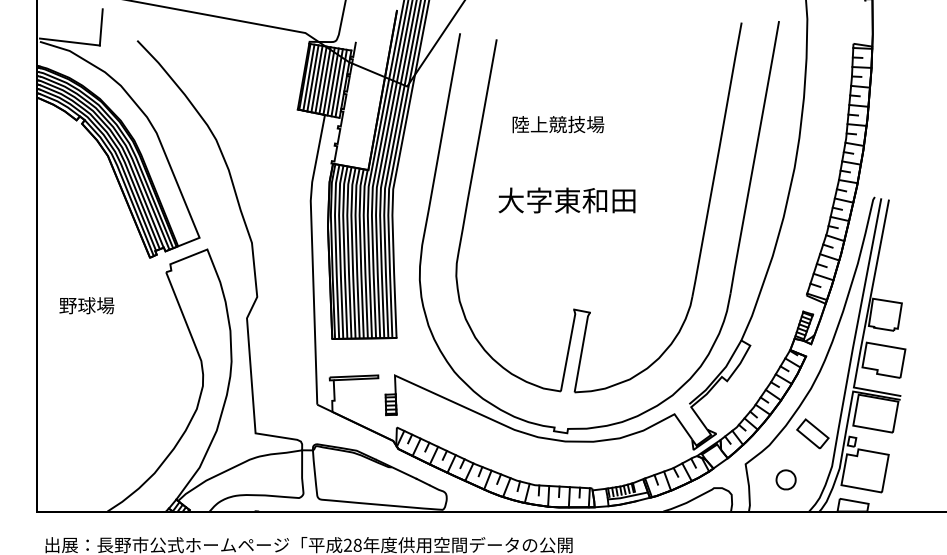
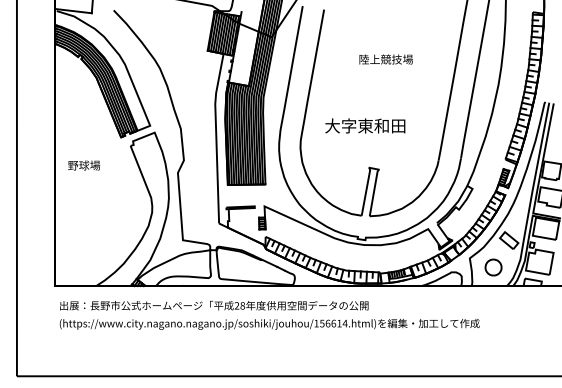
text: (557, 124) -> (385, 59), moved
text: (567, 199) -> (365, 125), moved
part: (786, 479) -> (493, 267), size x1.43

